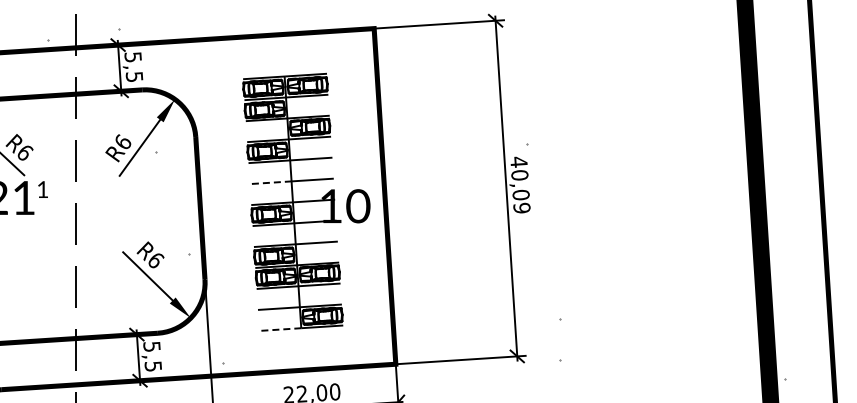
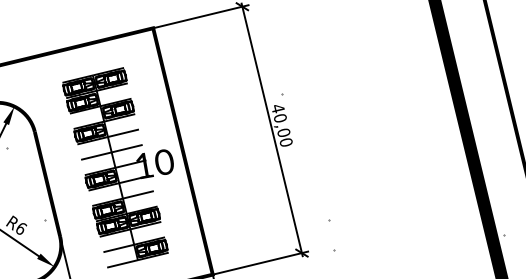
line: (270, 182) -> (96, 155), dashed -> solid
text: (521, 207) -> (285, 142), 40,09 -> 40,00
line: (279, 329) -> (121, 263), dashed -> solid

